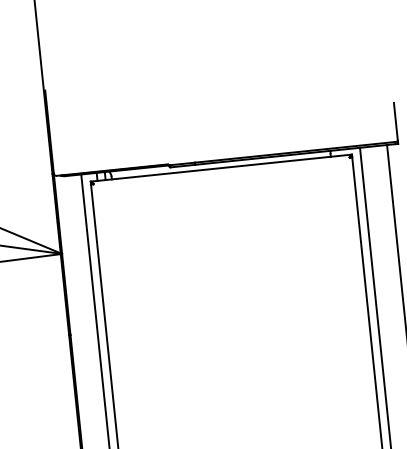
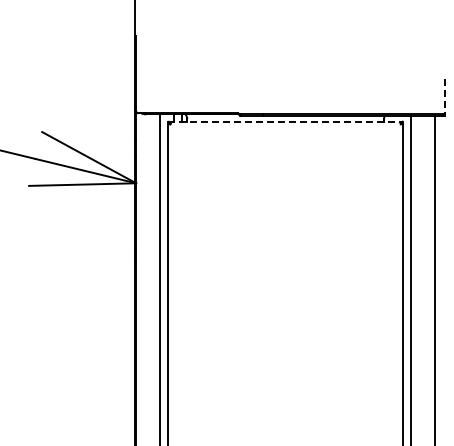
line: (396, 121) -> (445, 96), solid -> dashed
line: (222, 167) -> (286, 121), solid -> dashed

